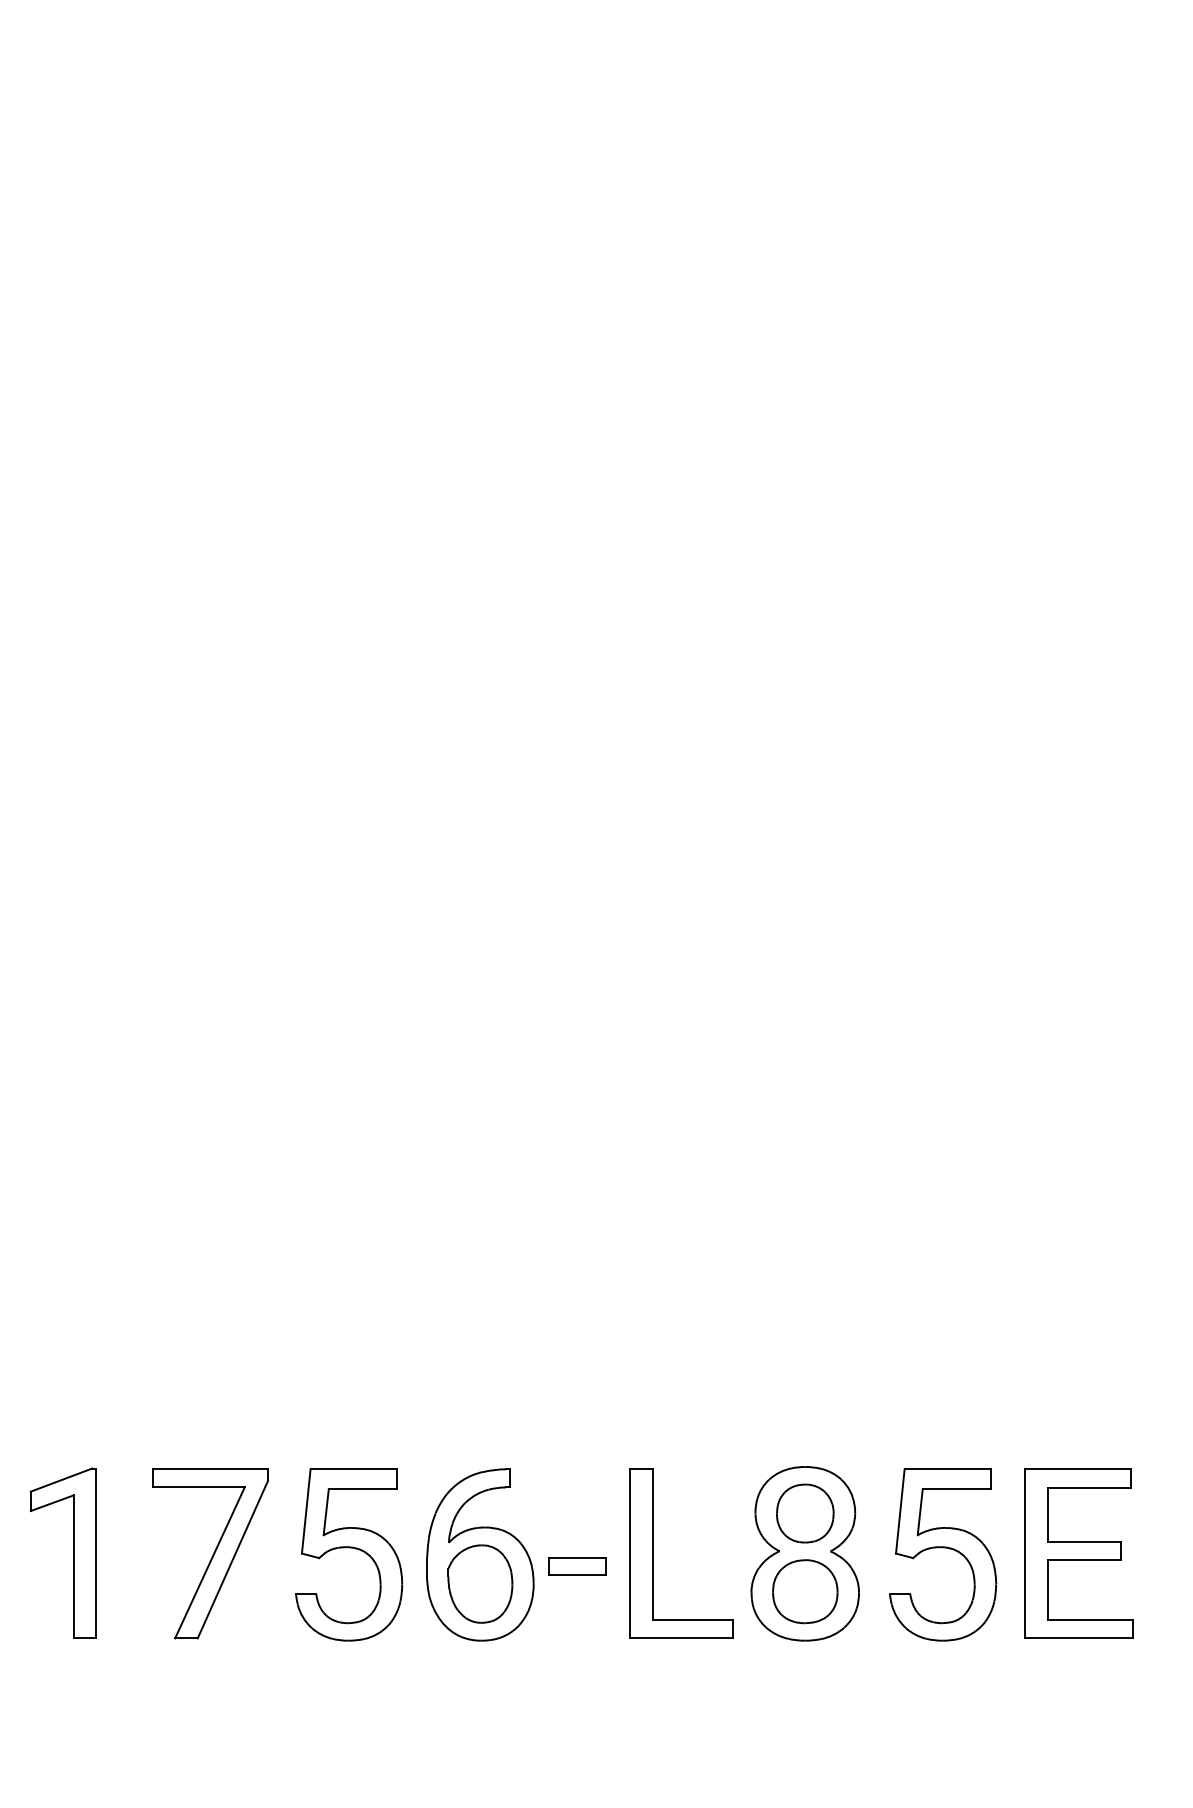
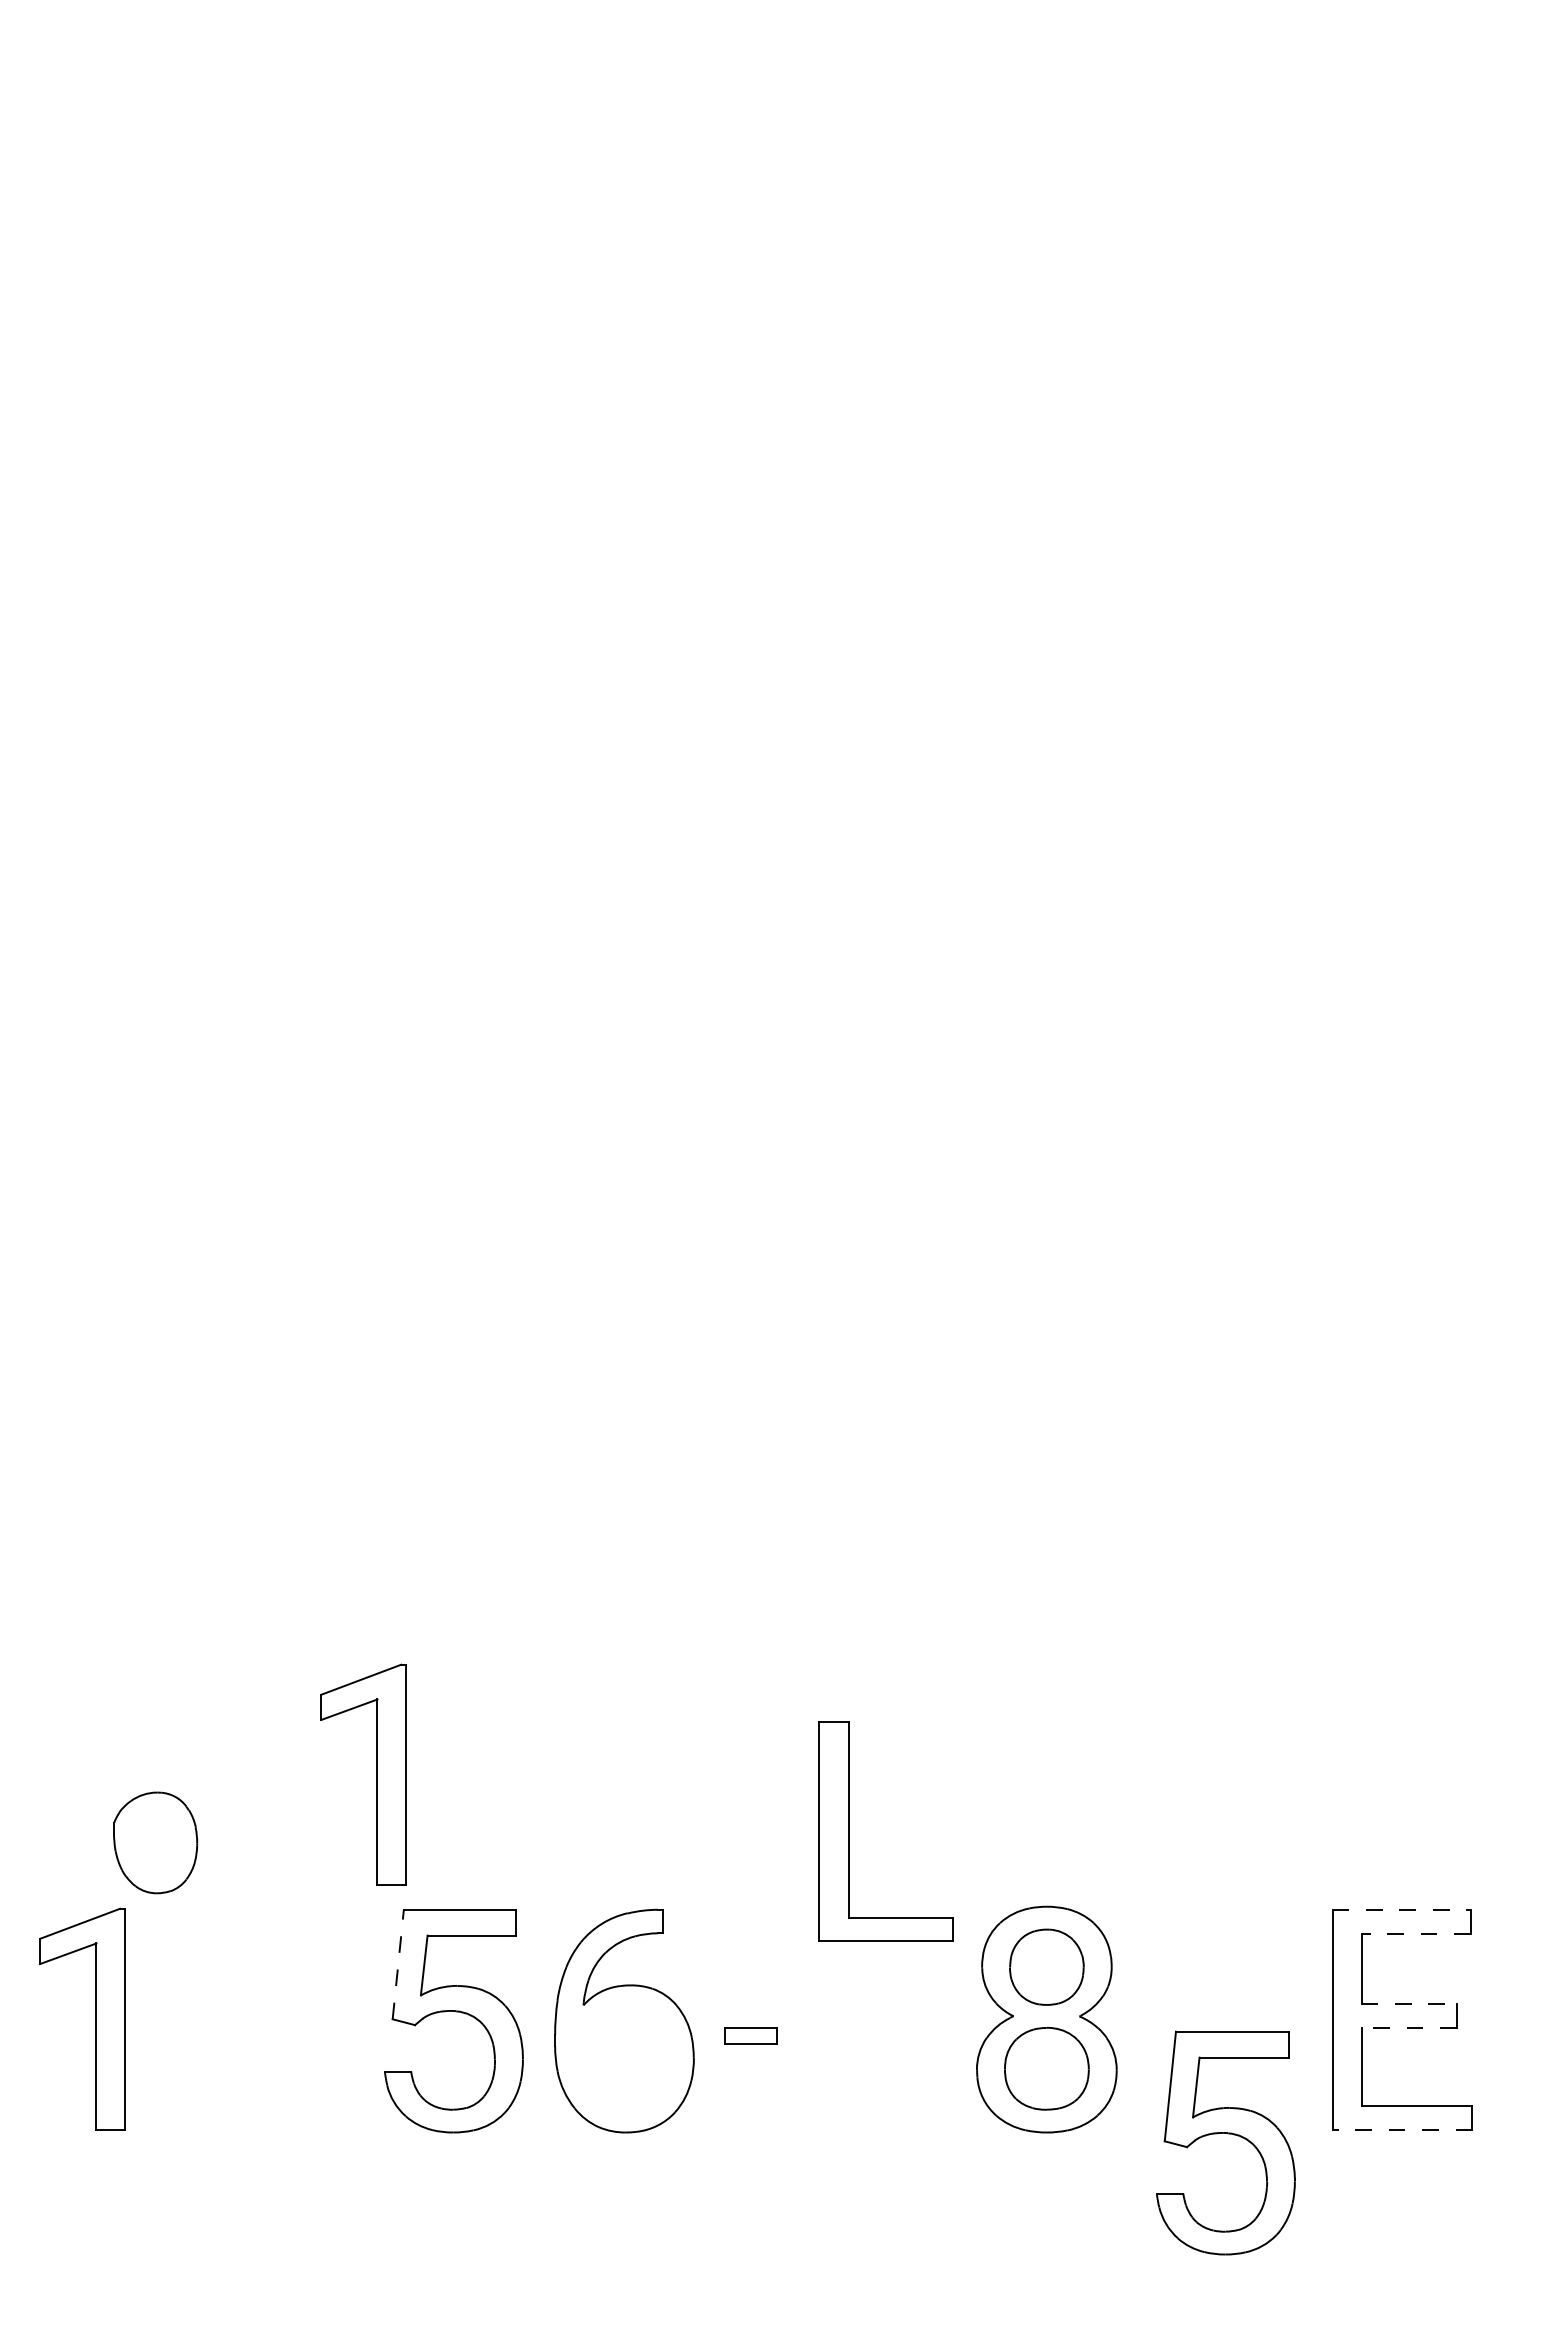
part: (289, 1365) -> (376, 1774), added
line: (1078, 1469) -> (1402, 1909), solid -> dashed
line: (1089, 1487) -> (1416, 1933), solid -> dashed
line: (306, 1511) -> (398, 1964), solid -> dashed
line: (1084, 1542) -> (1409, 2004), solid -> dashed
part: (945, 1548) -> (1228, 2134), moved
part: (211, 1553) -> (274, 2019), removed
part: (653, 1553) -> (849, 1831), moved
line: (1084, 1559) -> (1409, 2027), solid -> dashed
part: (577, 1566) -> (750, 2036), size x0.7
part: (480, 1583) -> (155, 1842), moved
line: (1078, 1638) -> (1402, 2129), solid -> dashed

